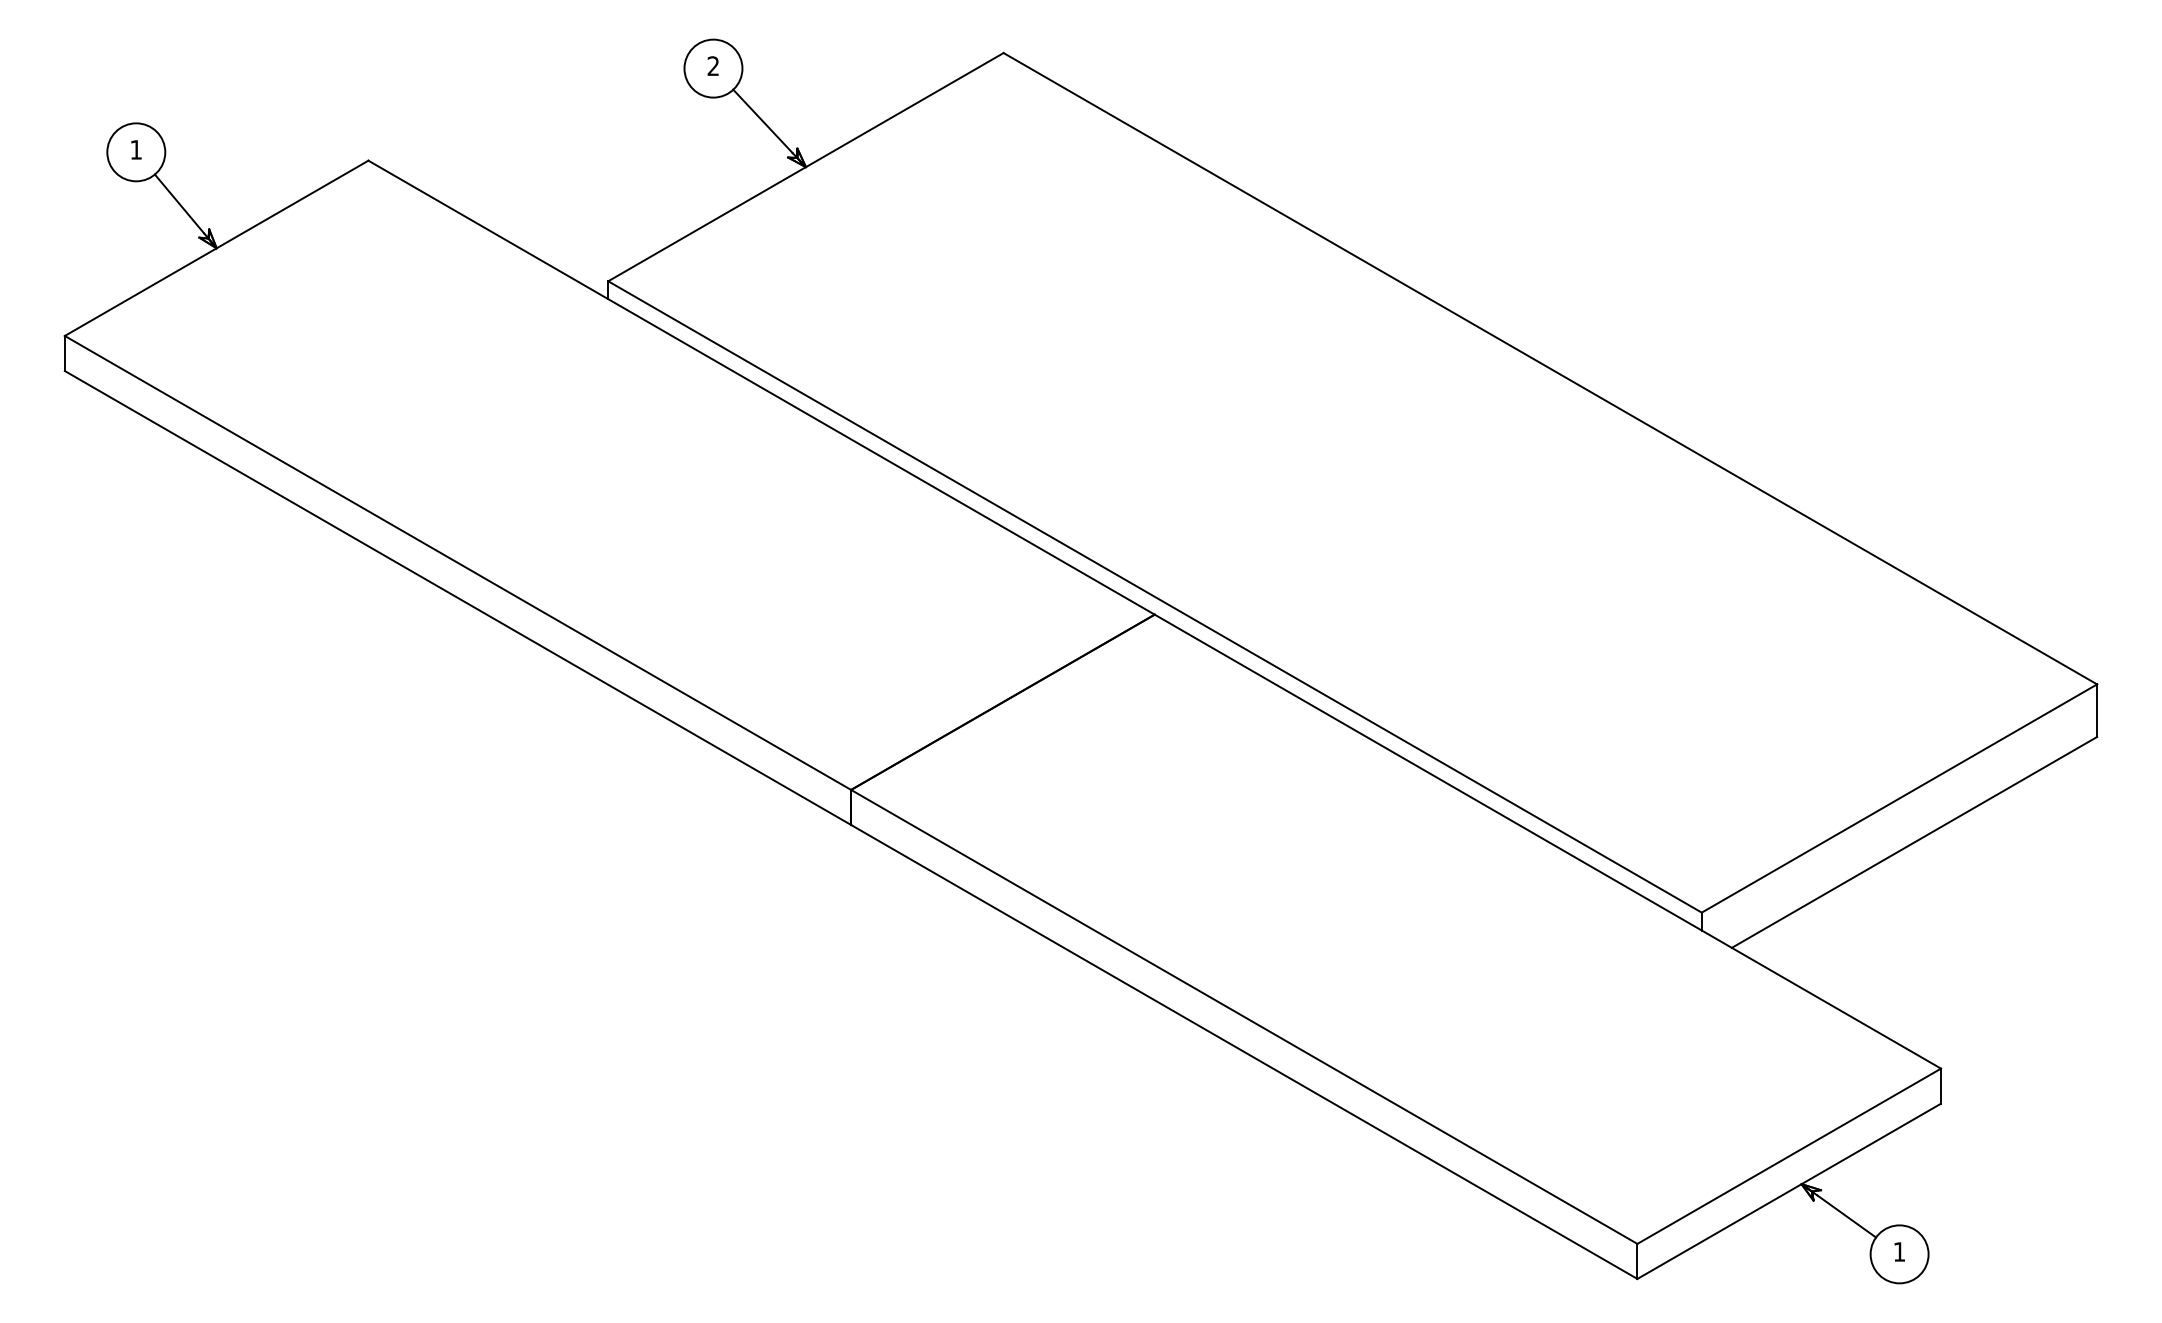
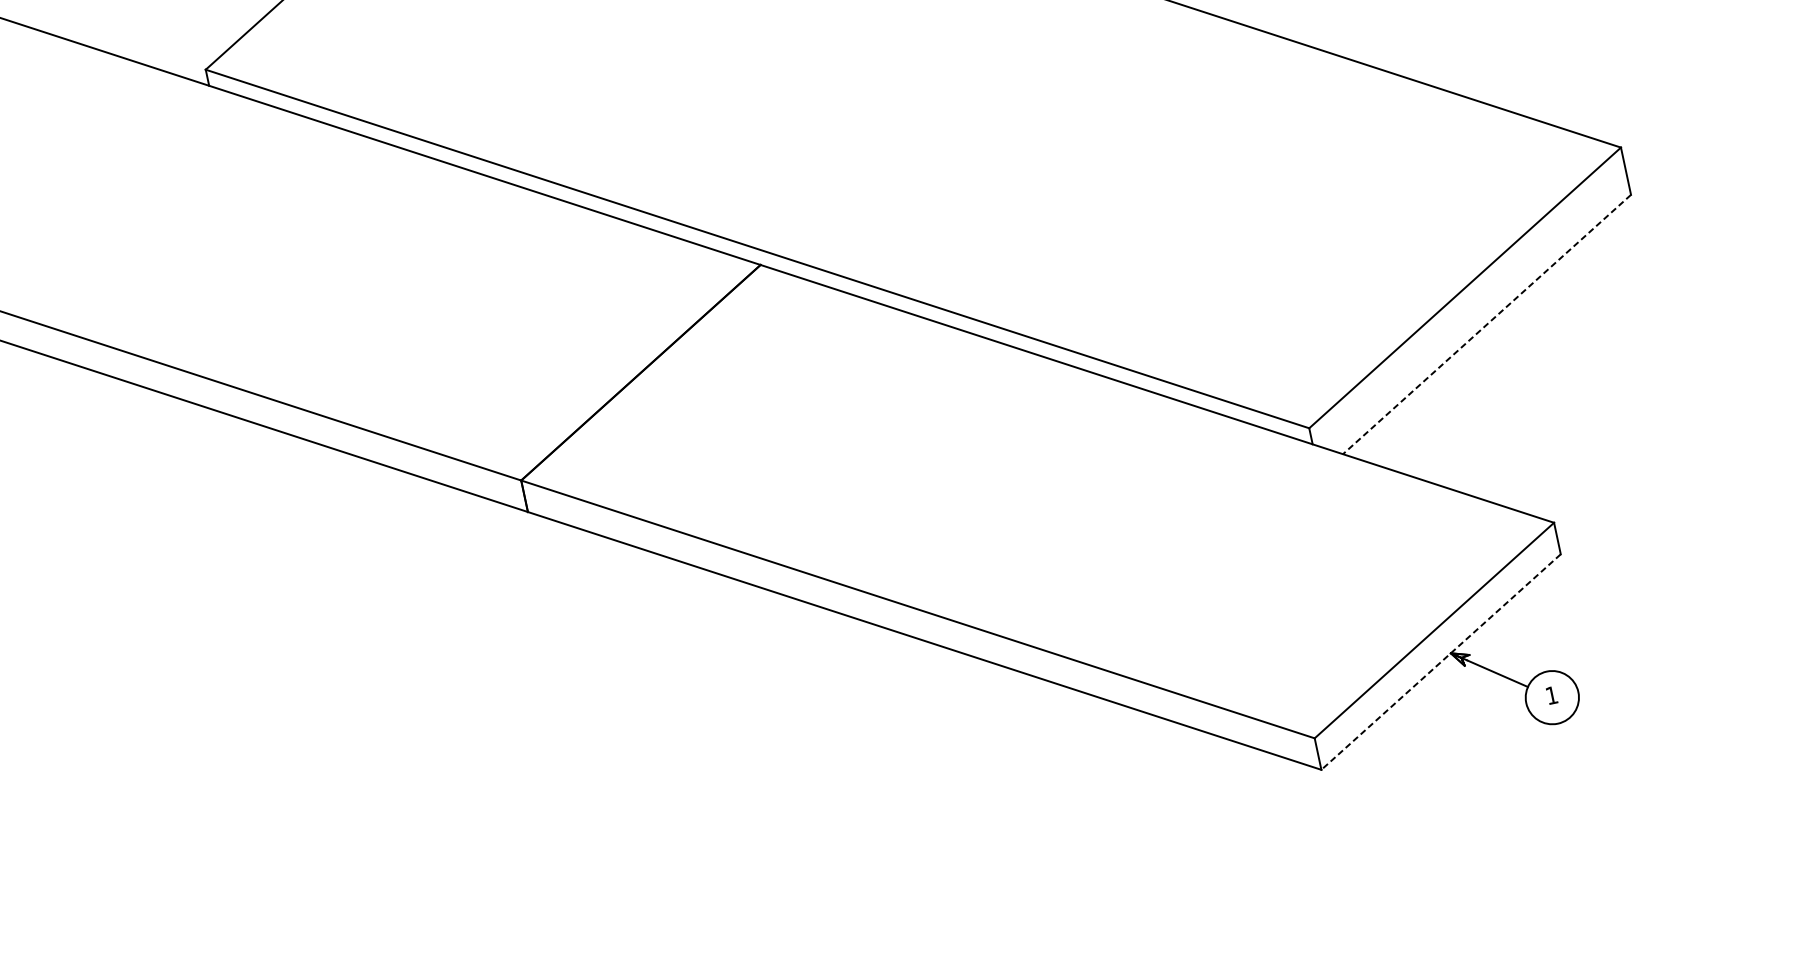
line: (1914, 842) -> (1487, 324), solid -> dashed
line: (1788, 1191) -> (1440, 662), solid -> dashed

